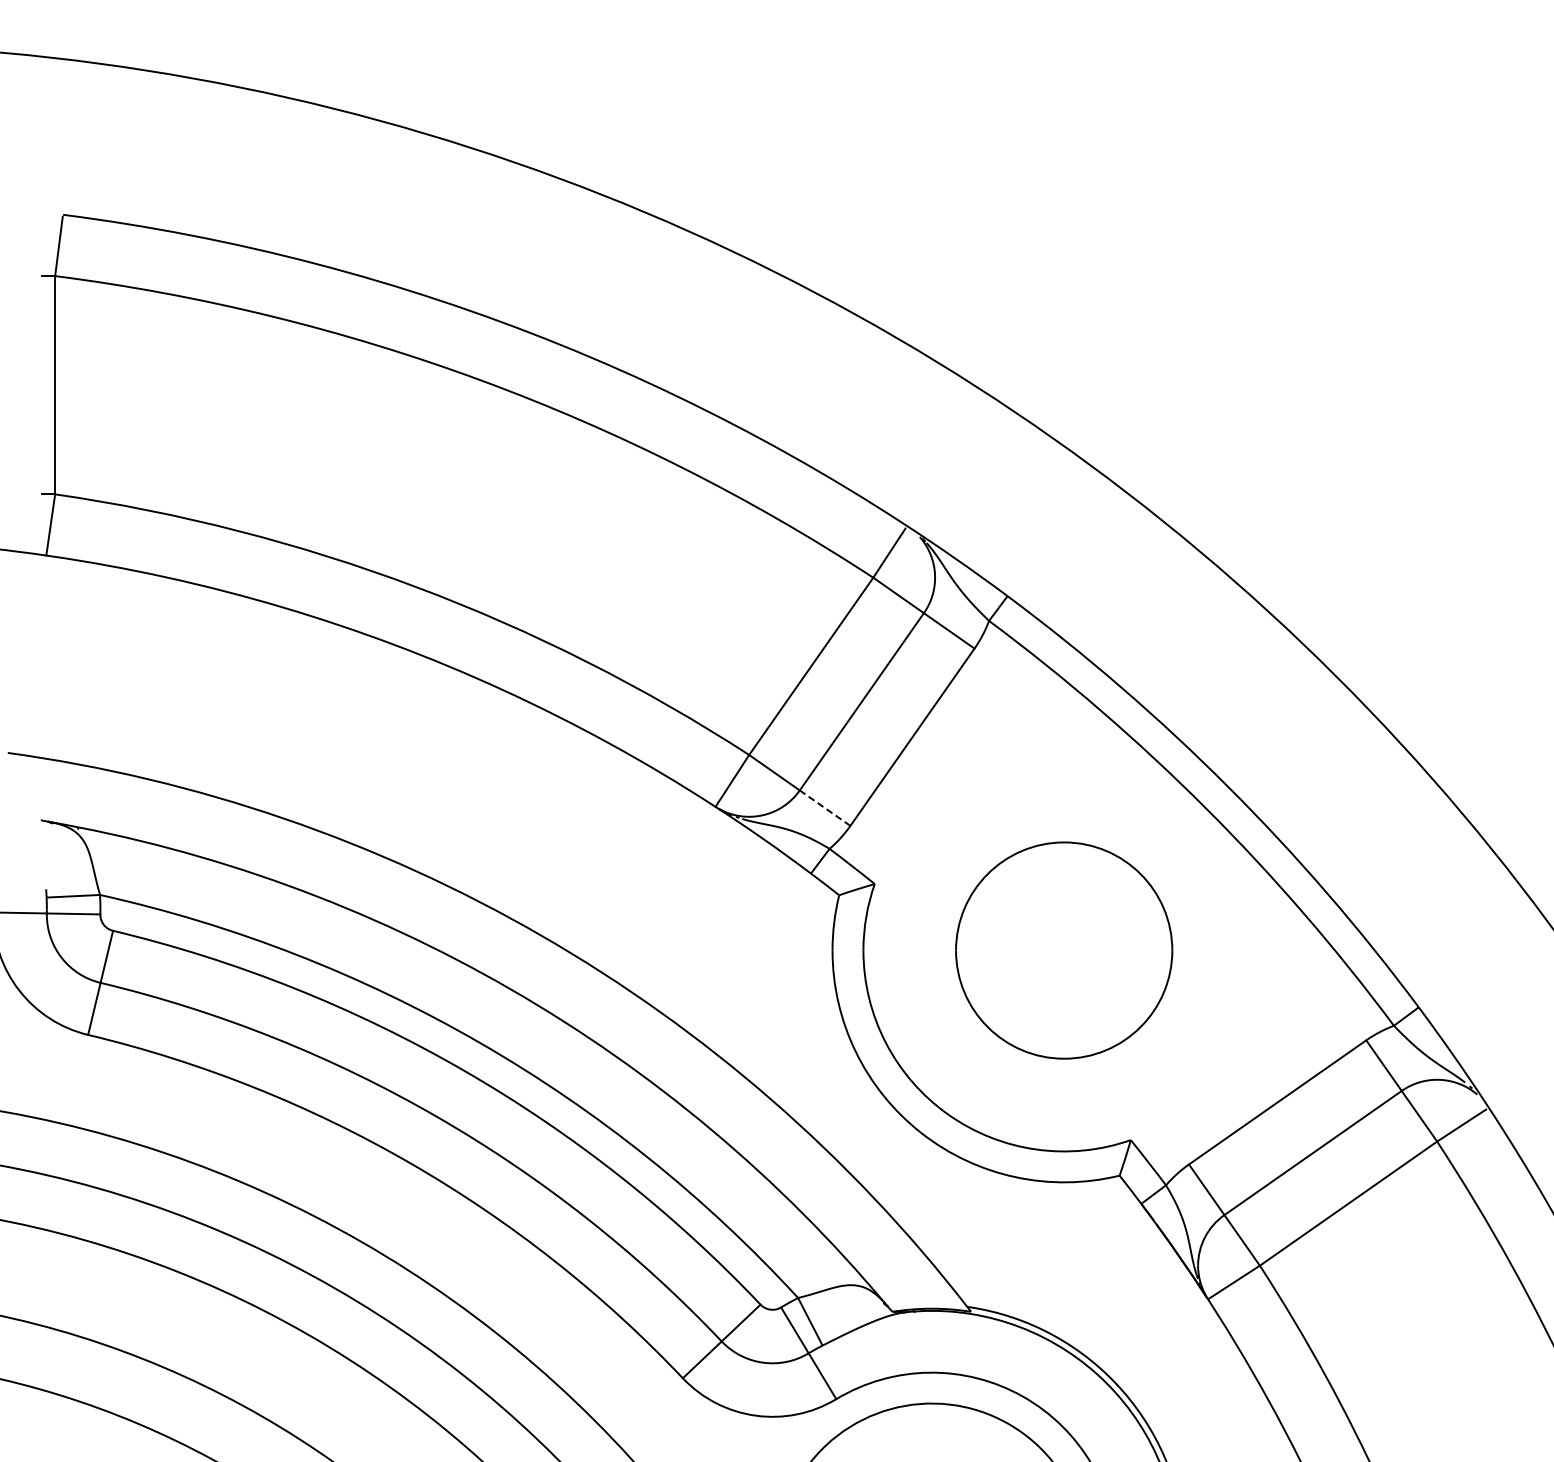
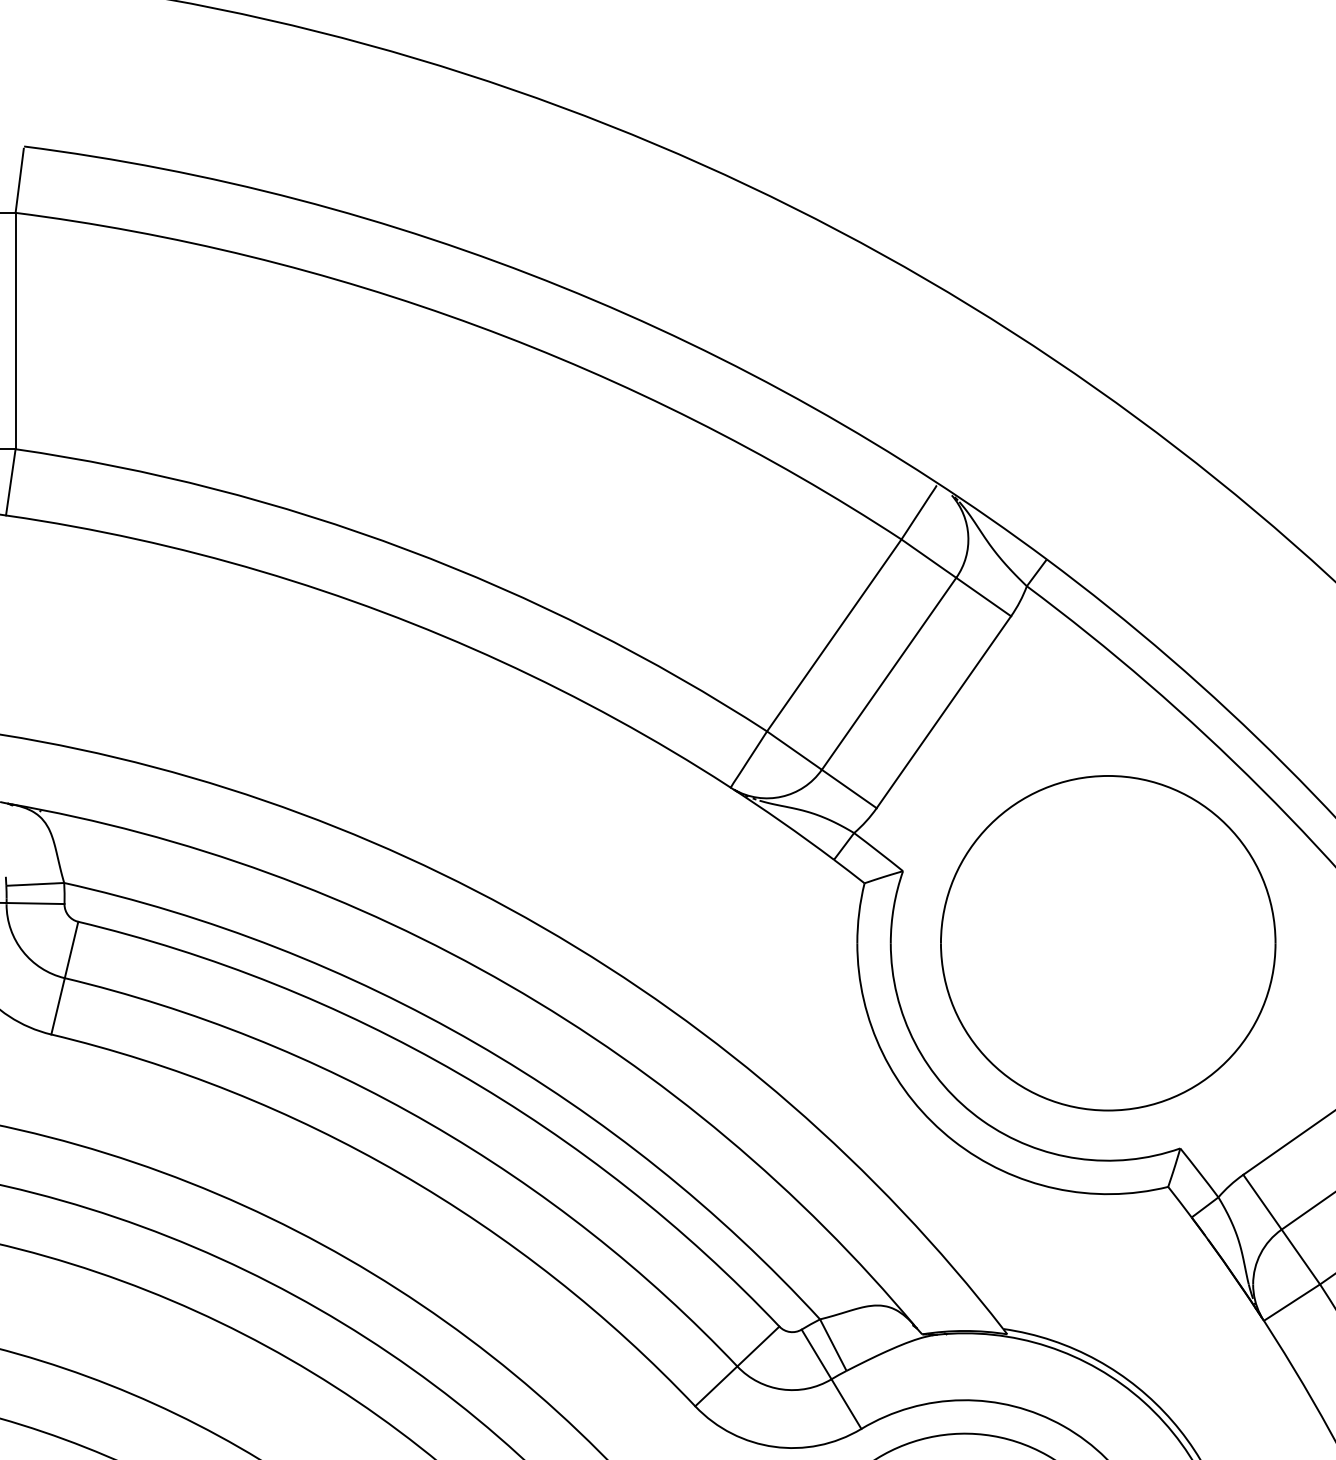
line: (825, 808) -> (849, 789), dashed -> solid
part: (1063, 950) -> (1107, 943), size x1.43

